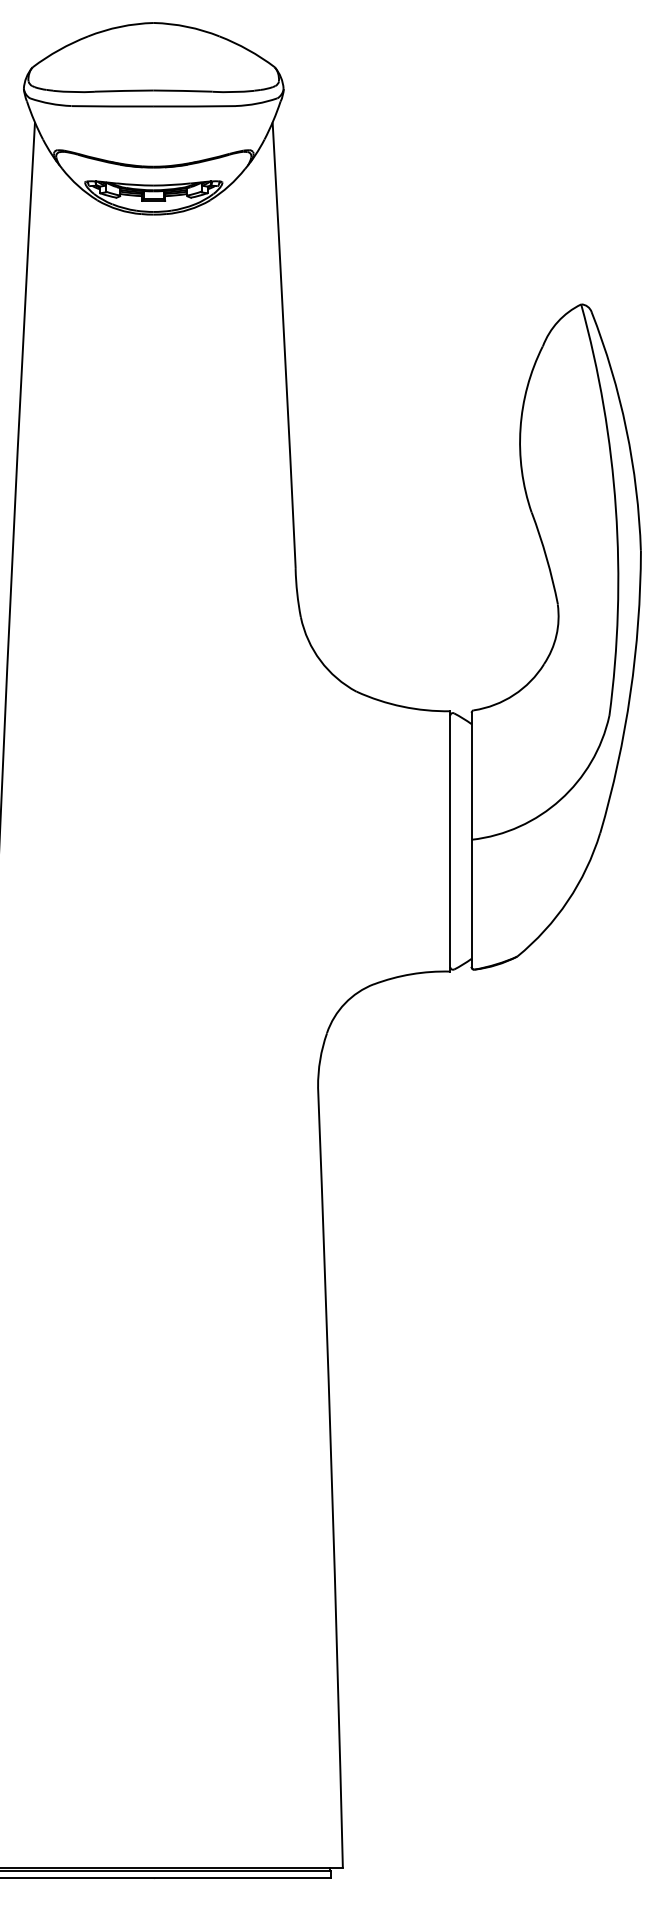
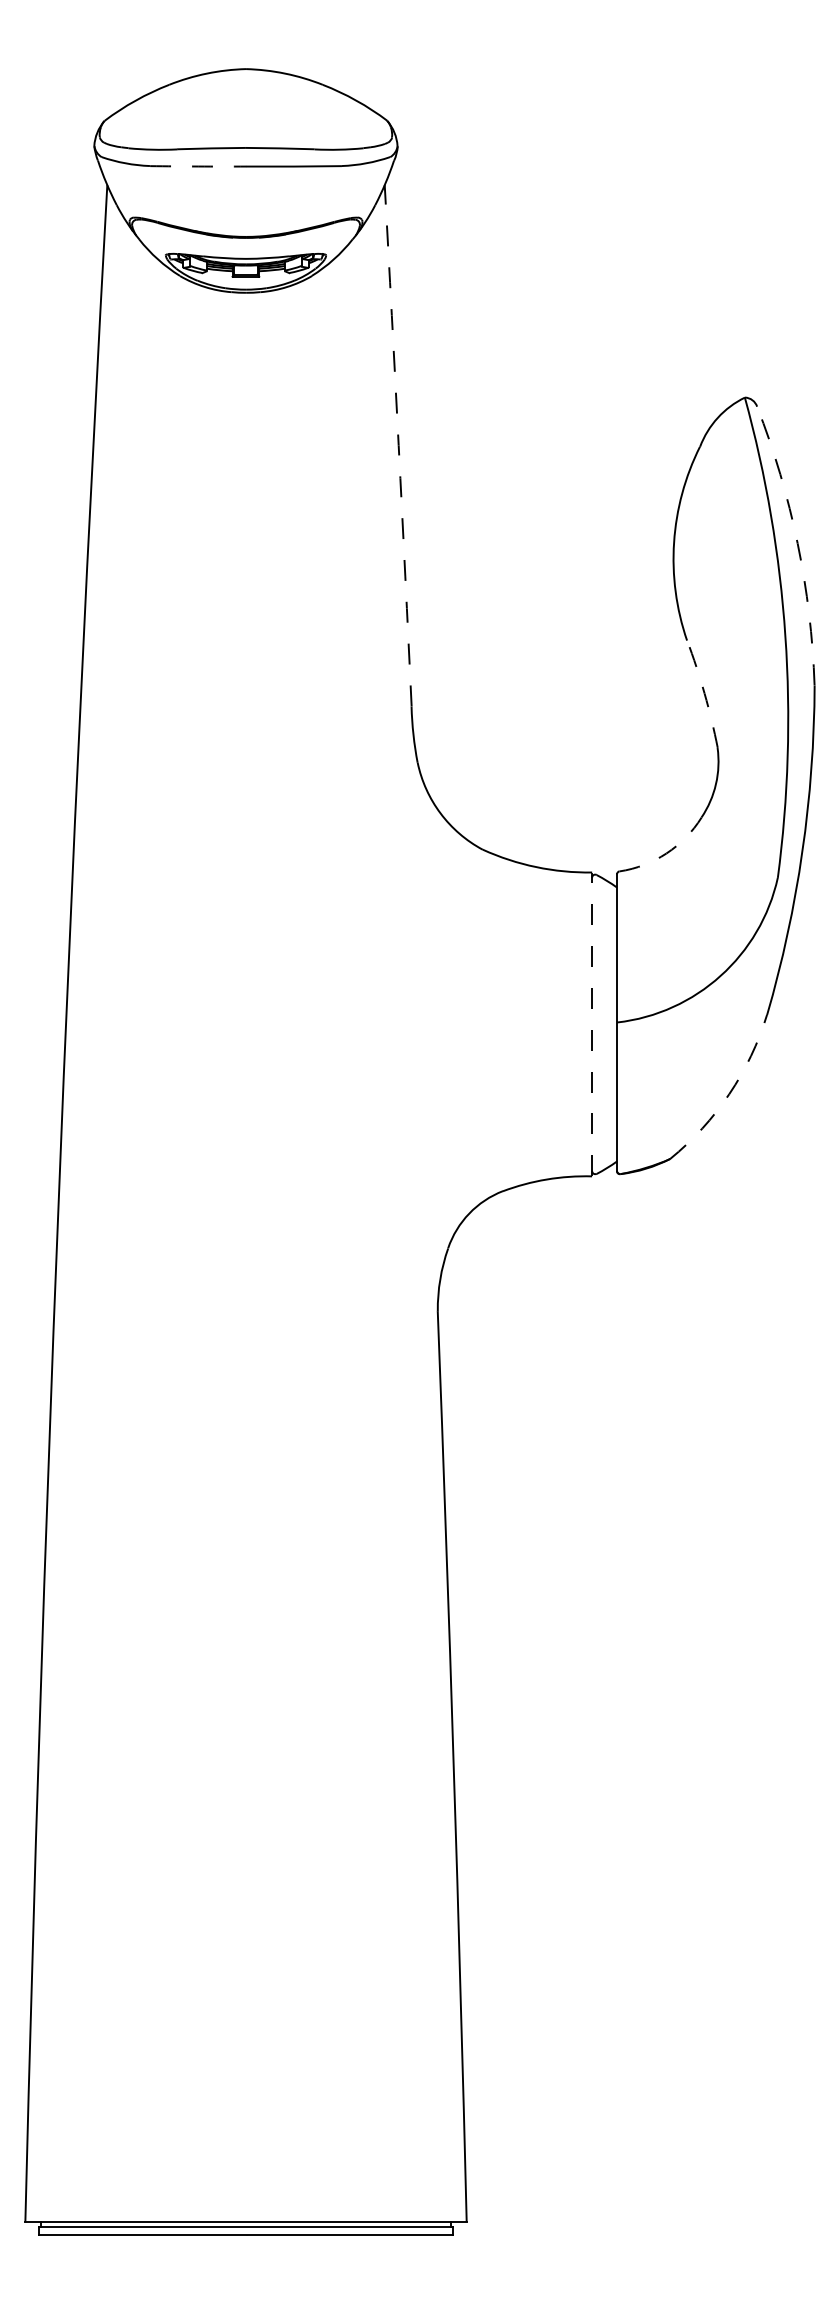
arc: (113, 106) -> (198, 166), solid -> dashed
arc: (284, 345) -> (398, 445), solid -> dashed
arc: (626, 429) -> (797, 543), solid -> dashed
arc: (546, 557) -> (704, 693), solid -> dashed
arc: (514, 694) -> (666, 853), solid -> dashed
line: (450, 841) -> (592, 1024), solid -> dashed
arc: (568, 901) -> (729, 1094), solid -> dashed

